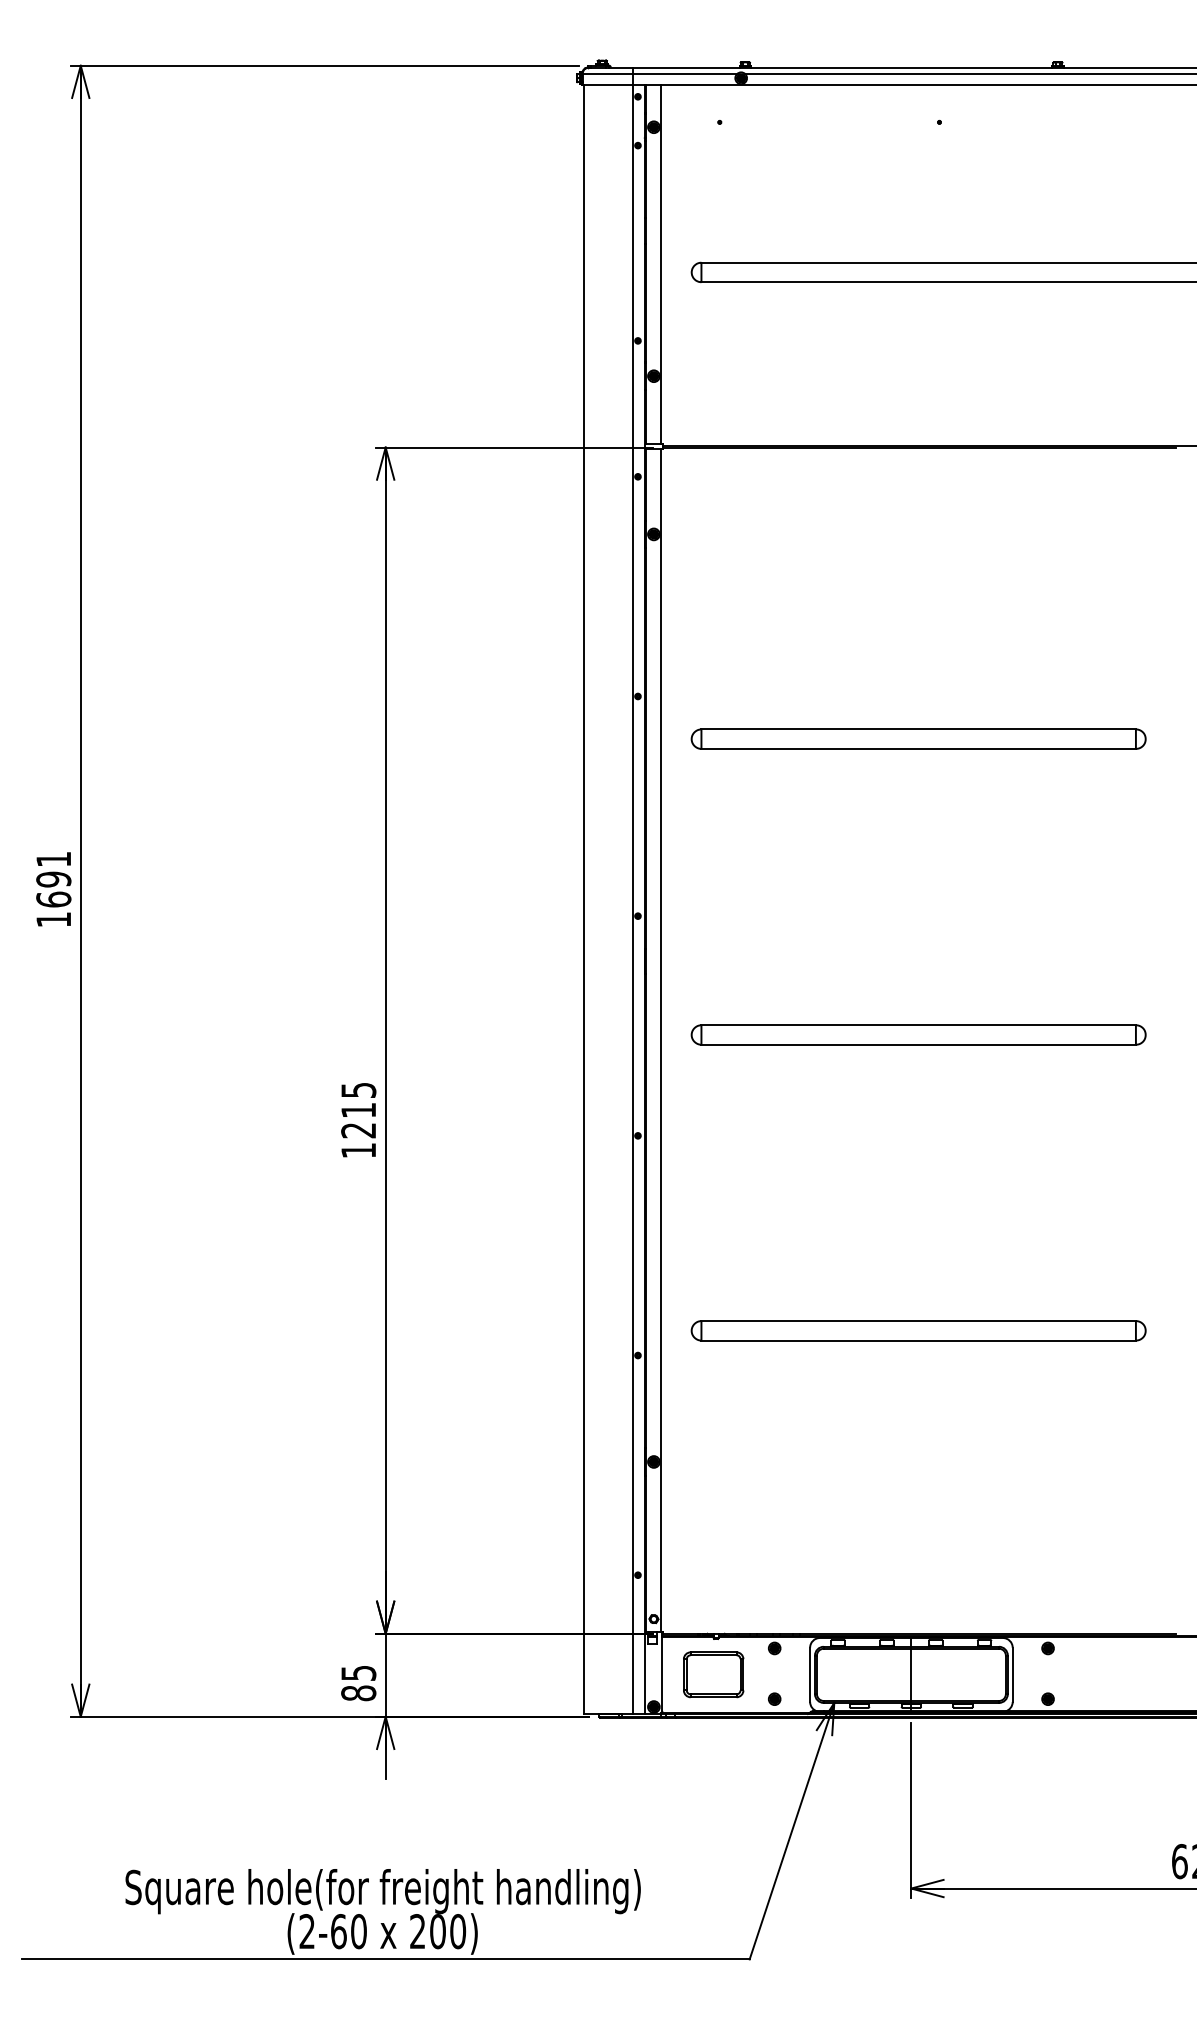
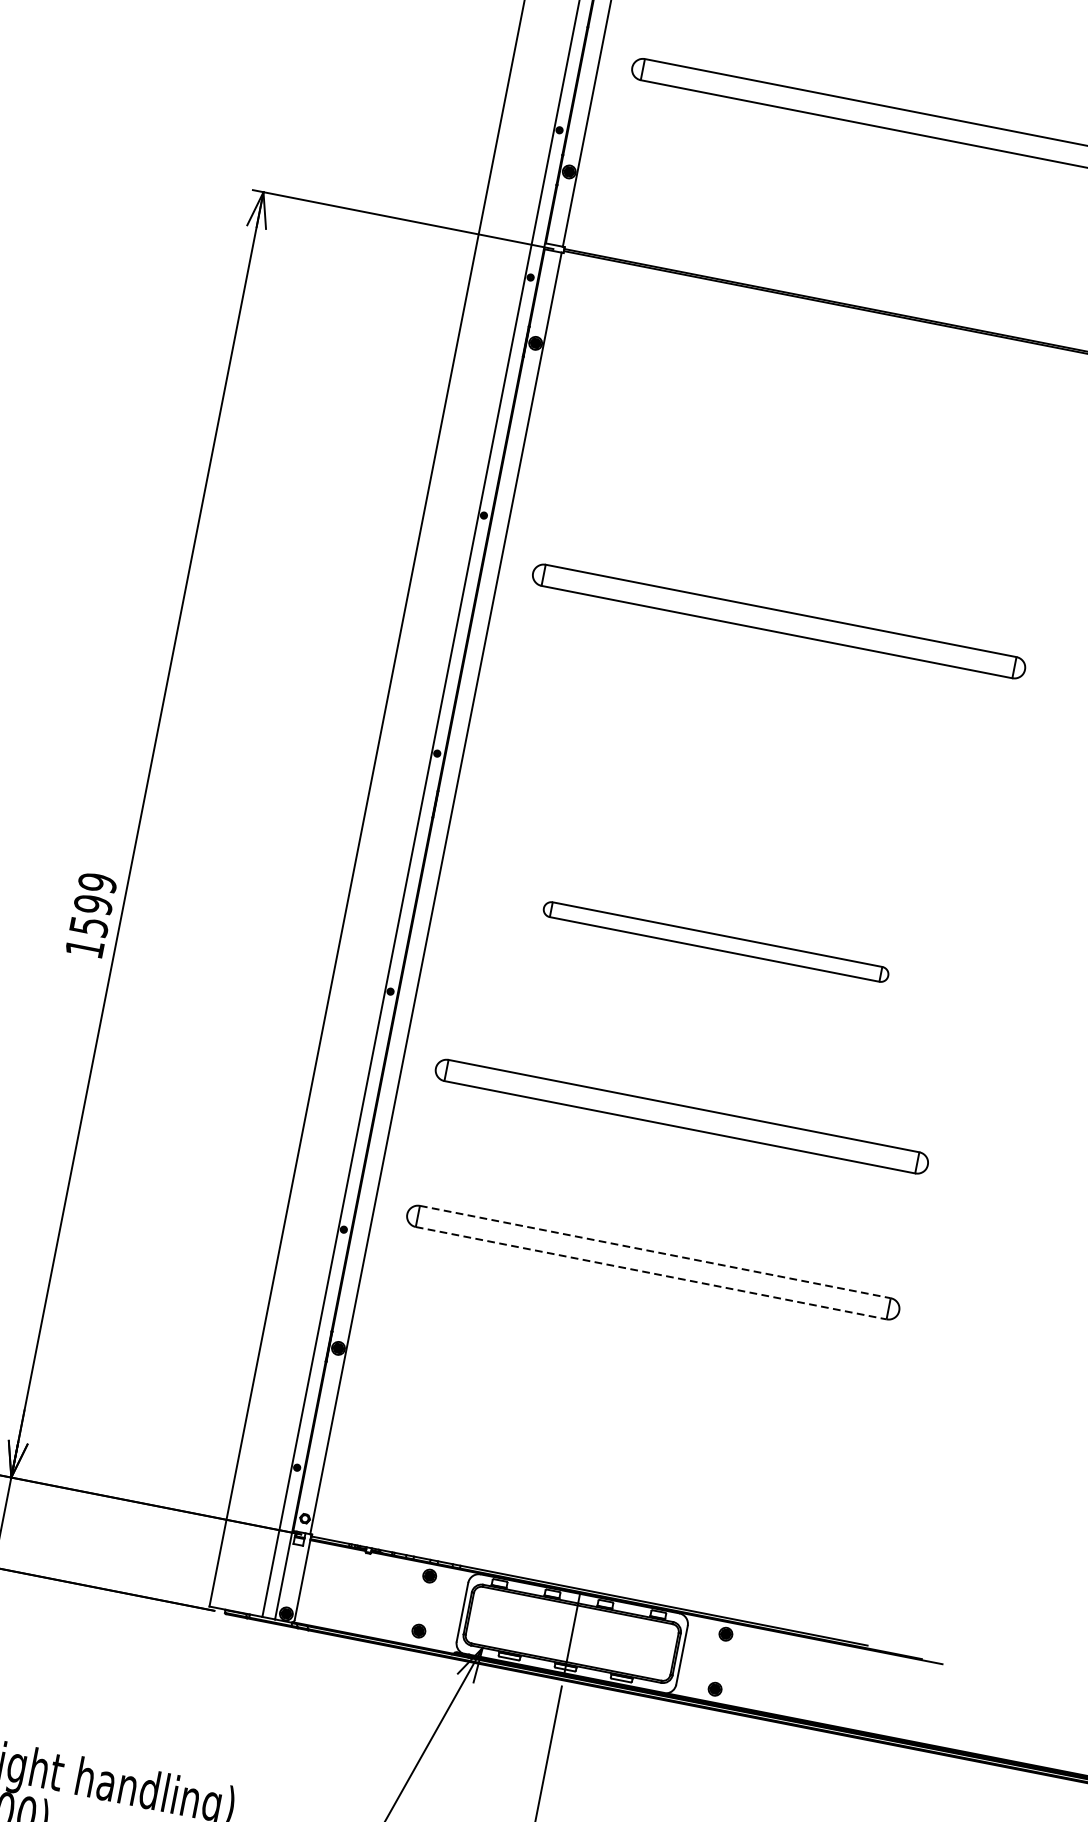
part: (918, 1034) -> (716, 941), size x0.7
text: (358, 1110) -> (93, 904), 1215 -> 1599
part: (918, 1195) -> (681, 1115), added
line: (919, 1321) -> (656, 1252), solid -> dashed
line: (919, 1340) -> (652, 1273), solid -> dashed
part: (713, 1674) -> (357, 1591), removed

